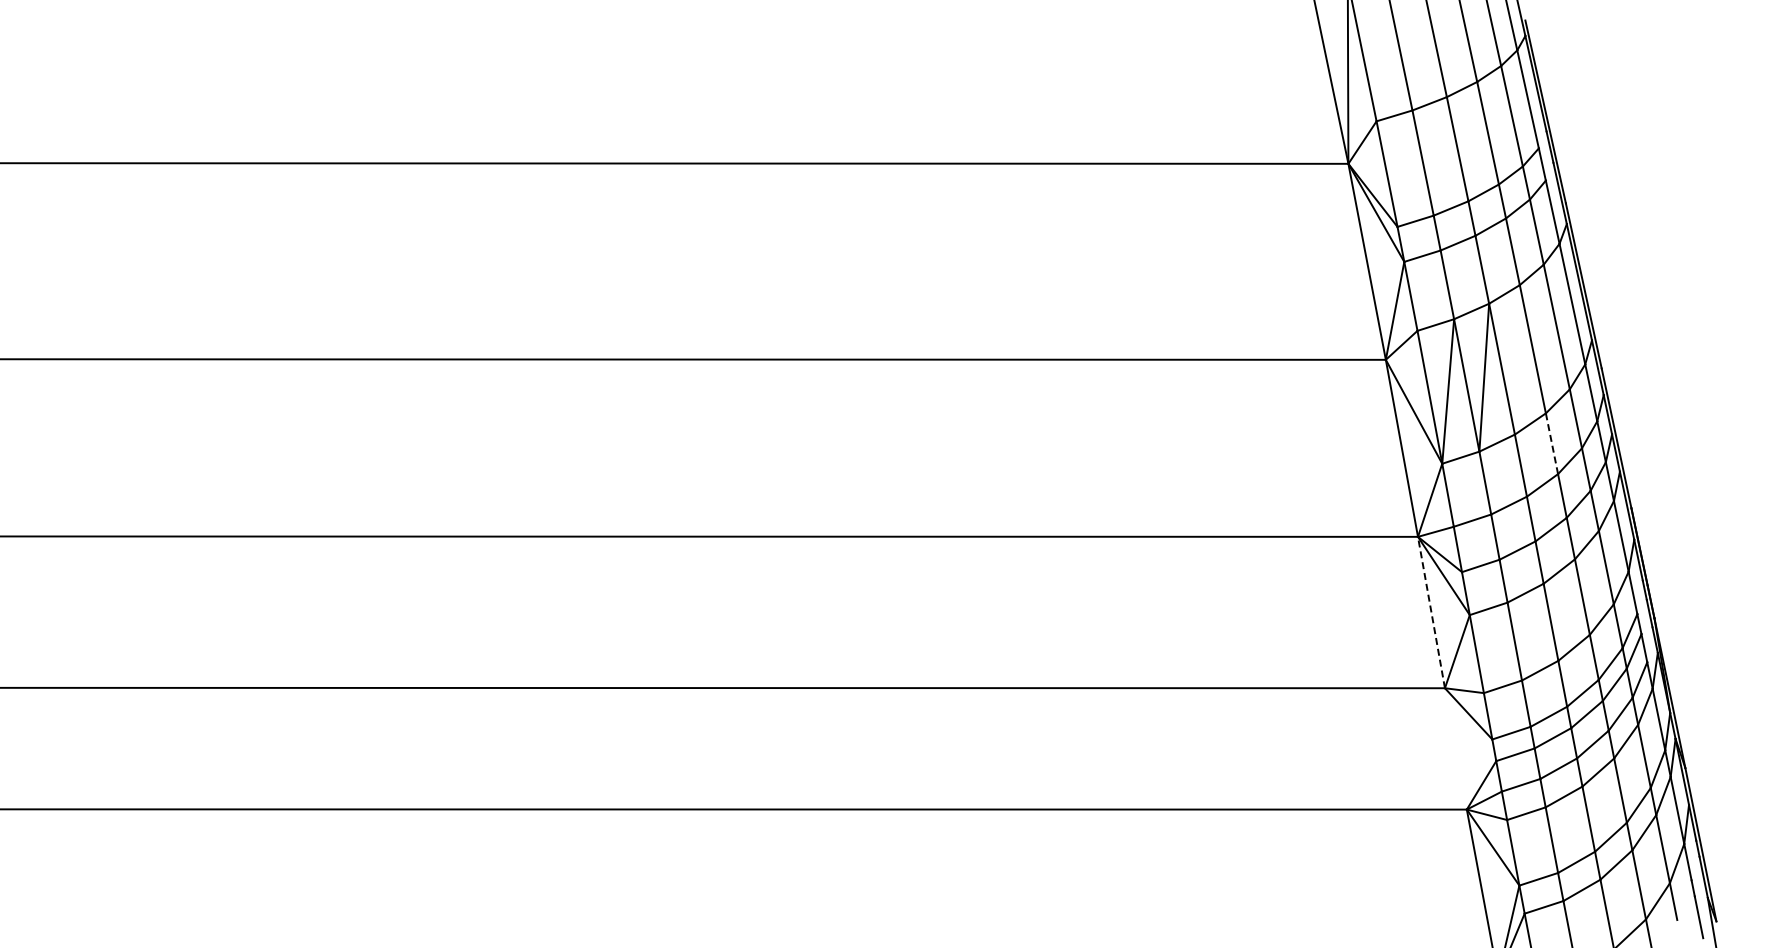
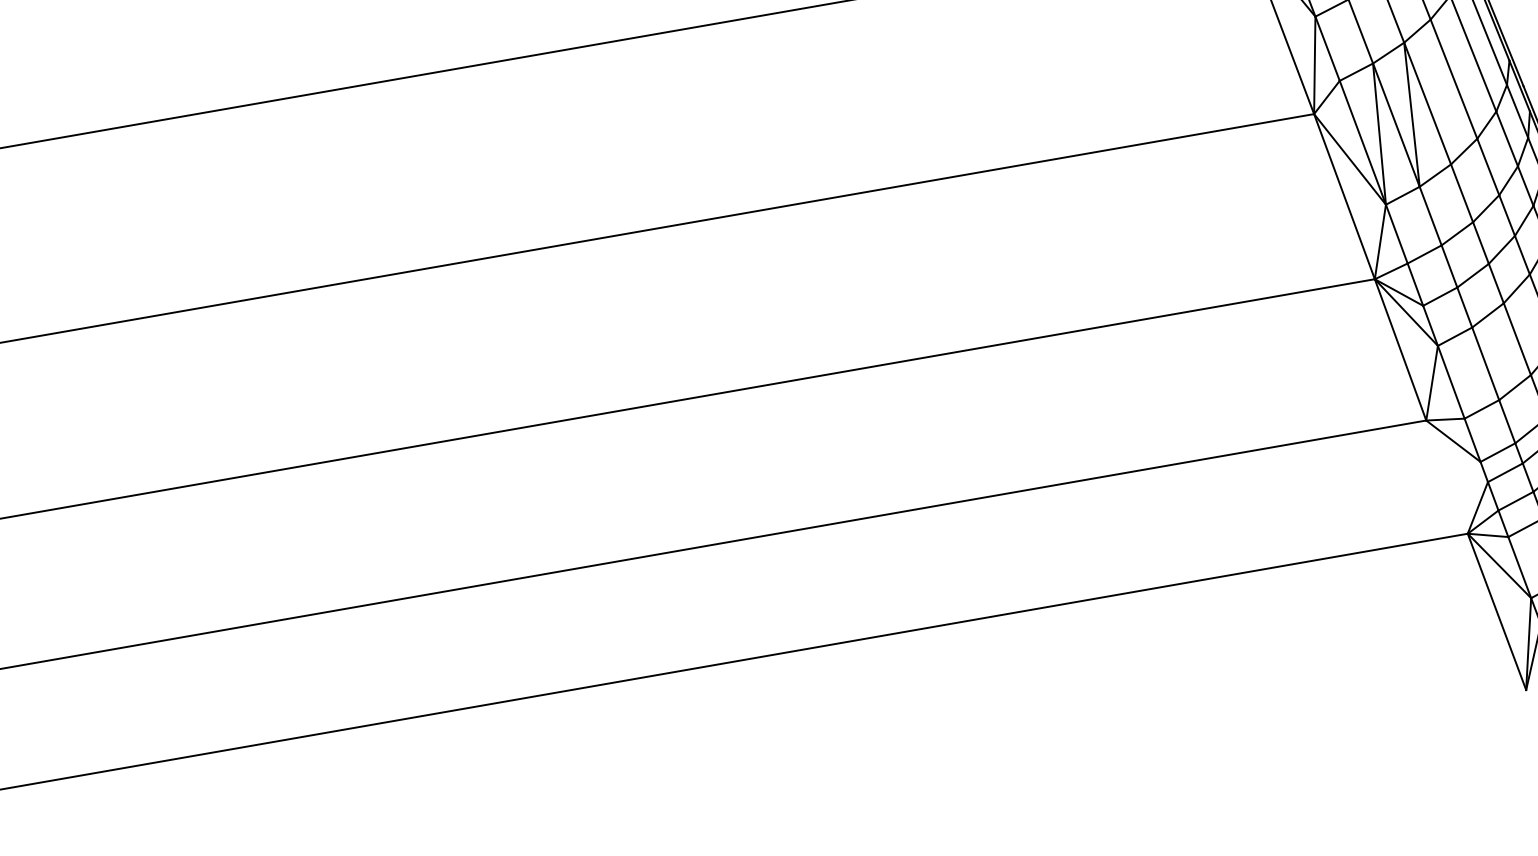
line: (1551, 443) -> (1487, 166), dashed -> solid
line: (1431, 612) -> (1400, 349), dashed -> solid

